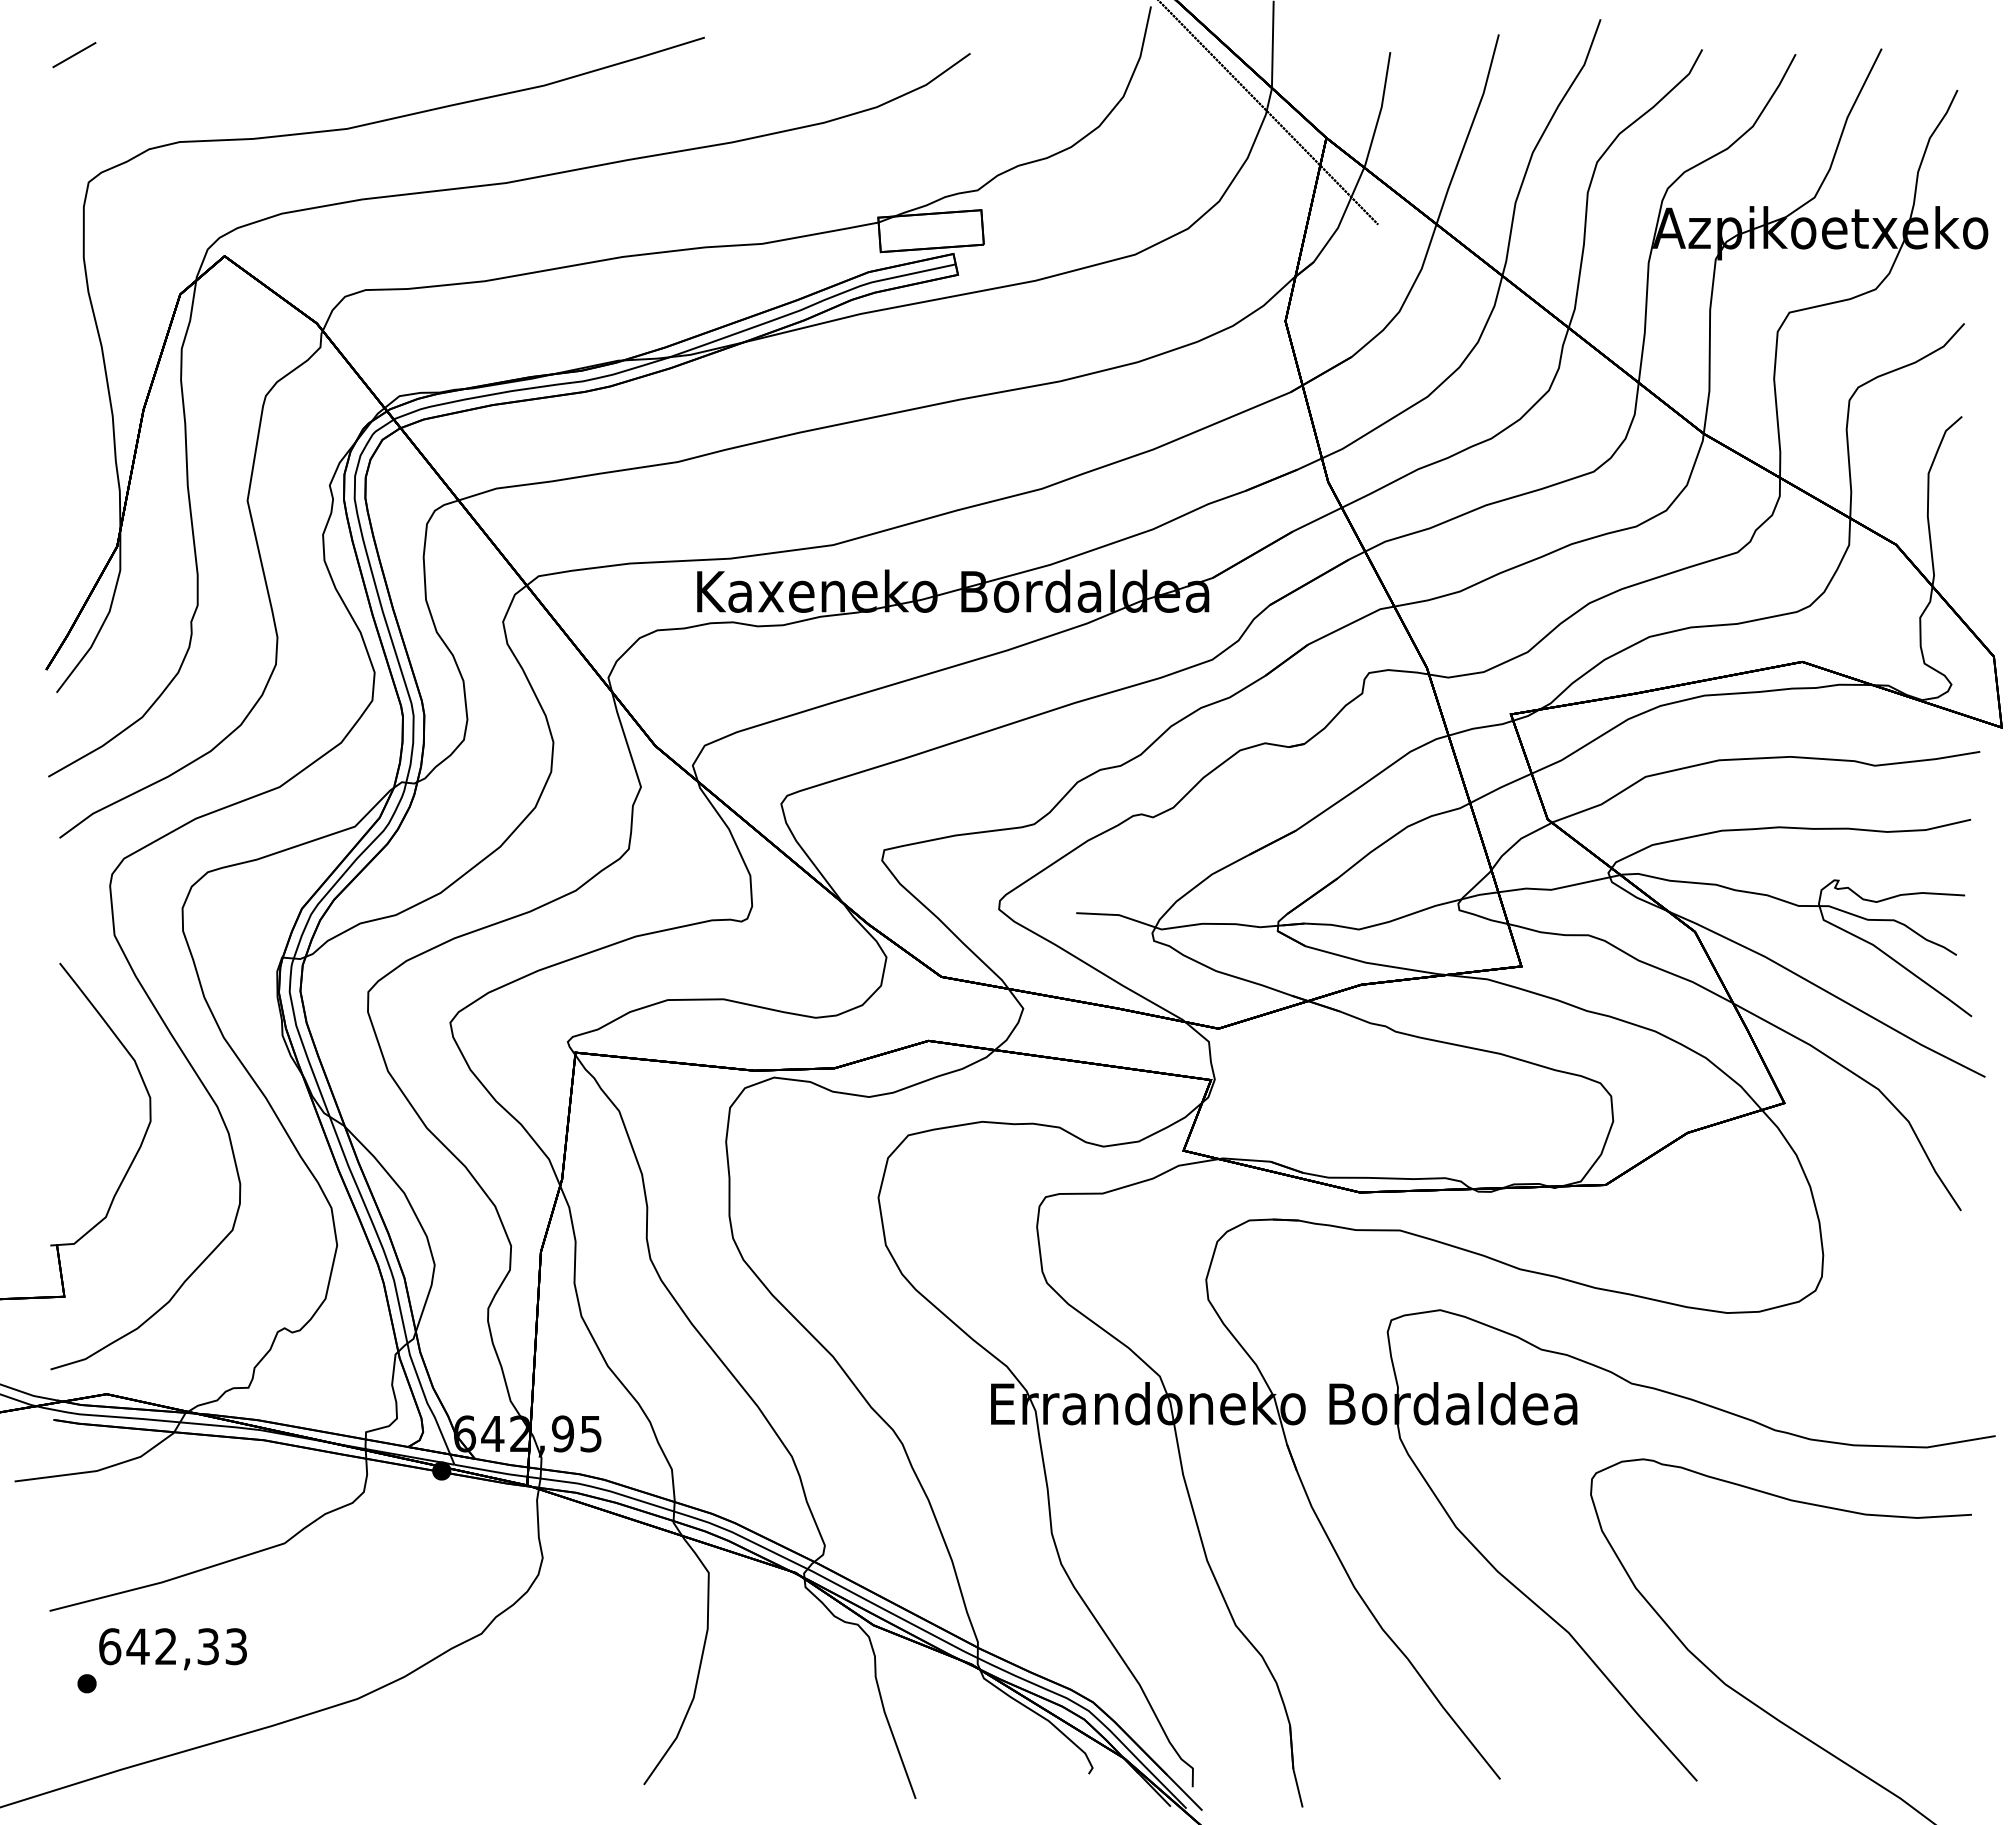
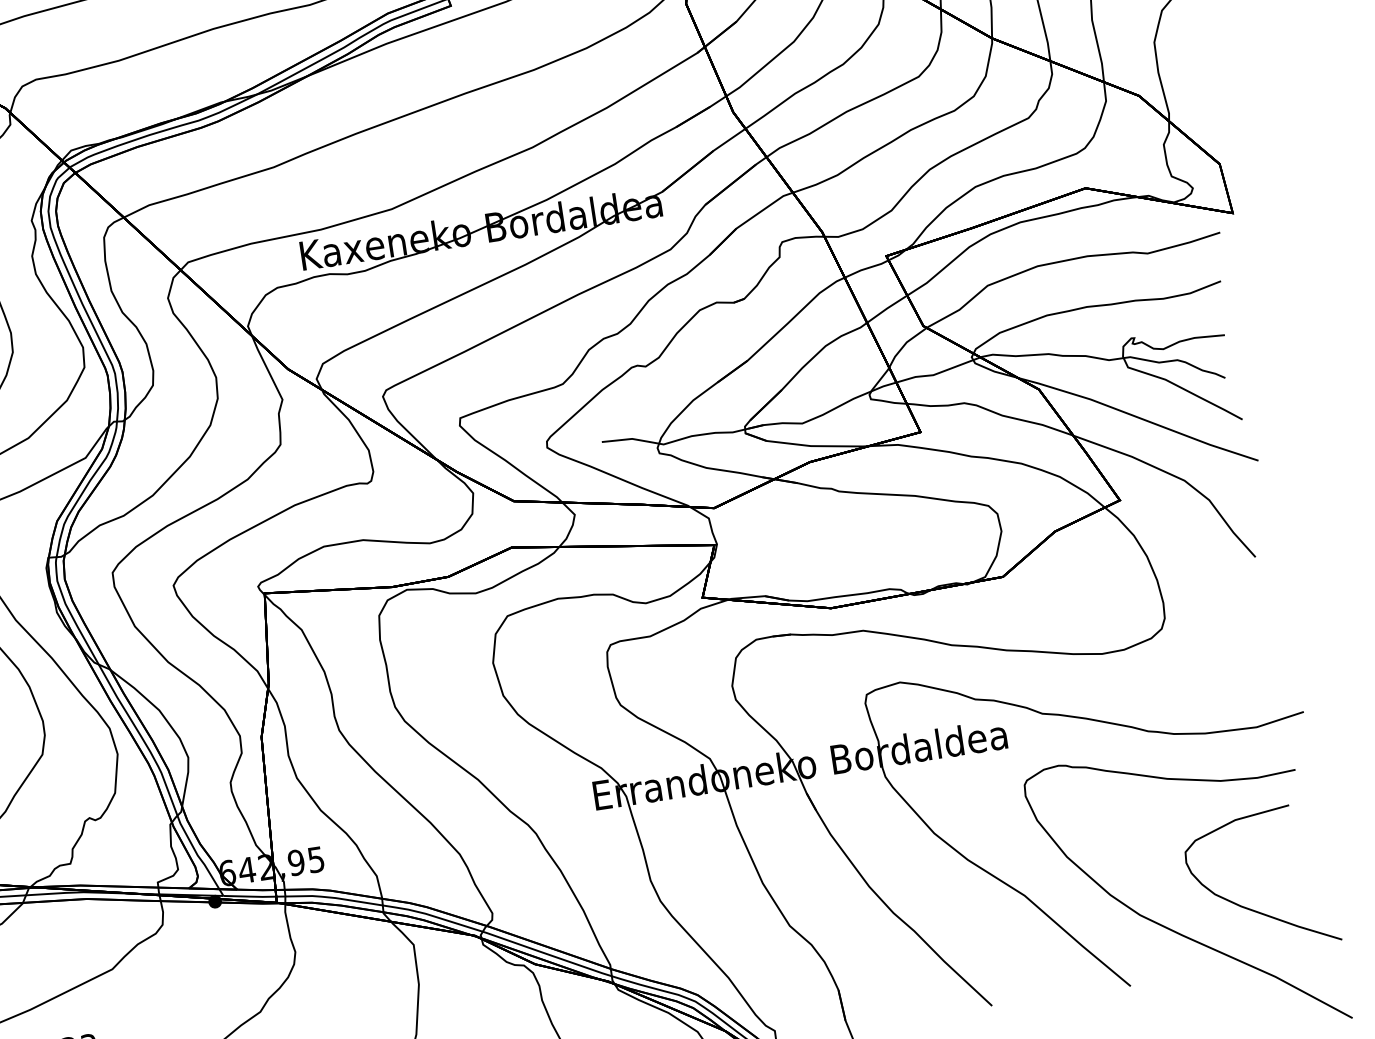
curve: (1881, 1699) -> (1251, 909), added

